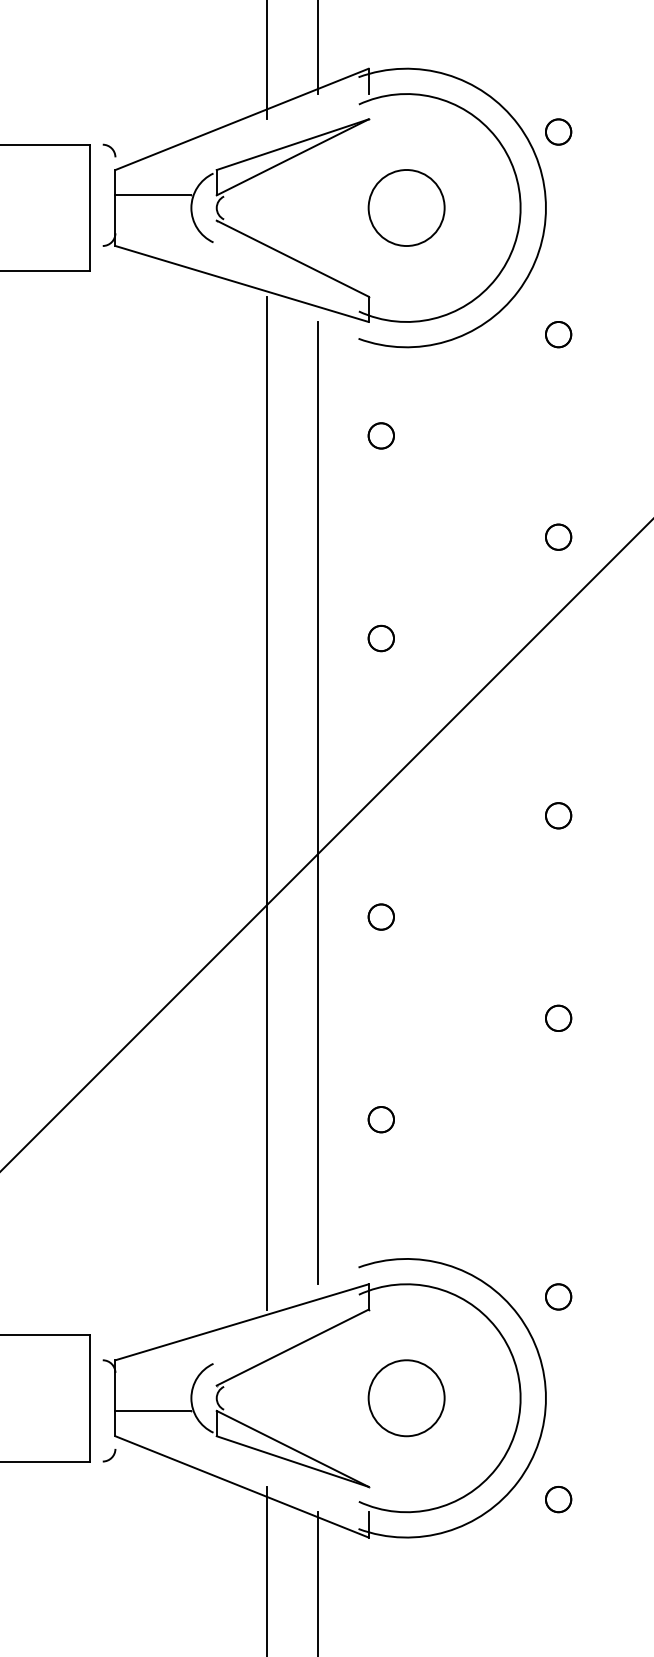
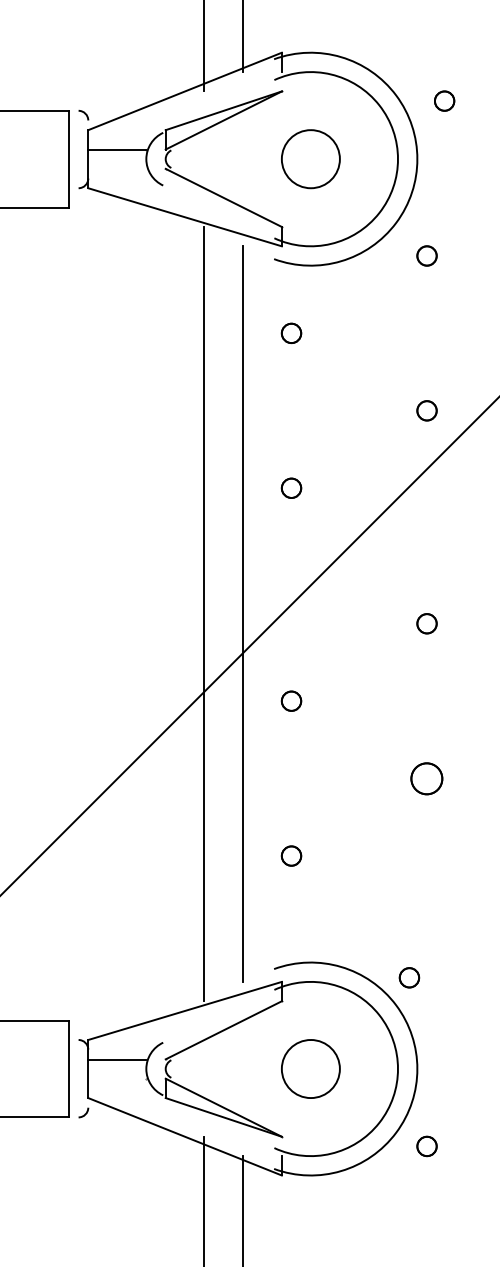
part: (558, 131) -> (444, 100), moved
part: (558, 1017) -> (426, 777), size x1.6
part: (558, 1296) -> (409, 977), moved
line: (153, 1410) -> (117, 1060), moved

